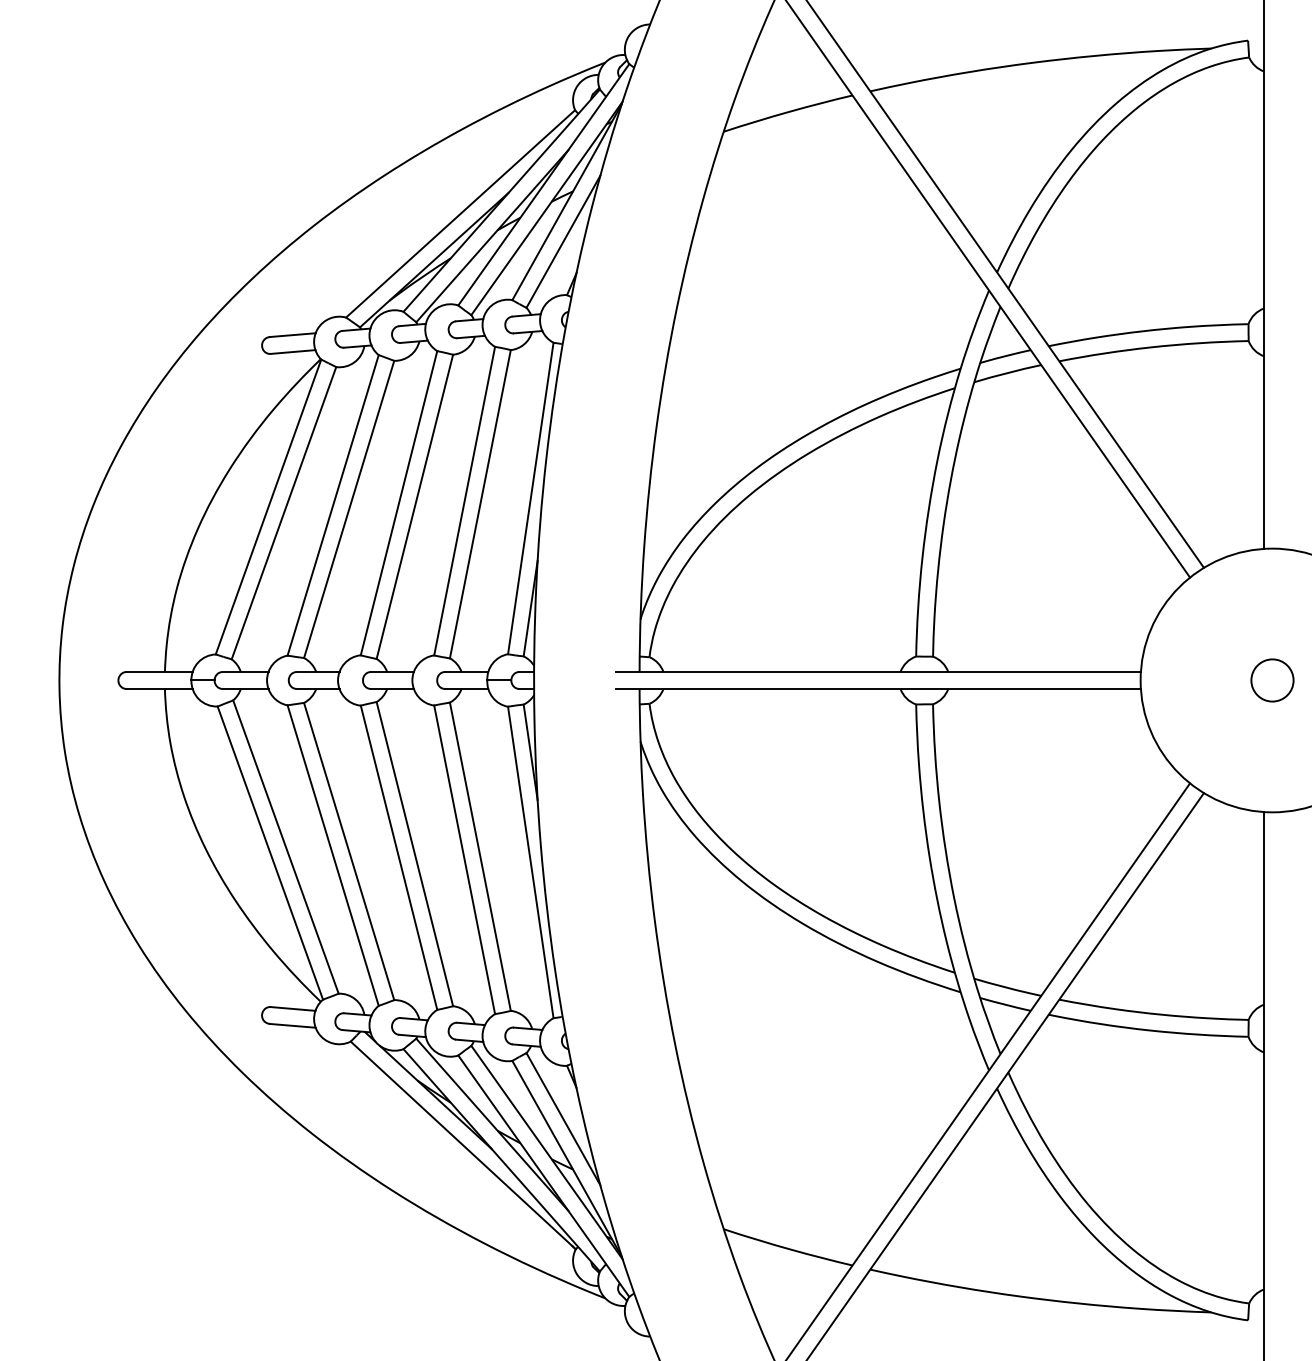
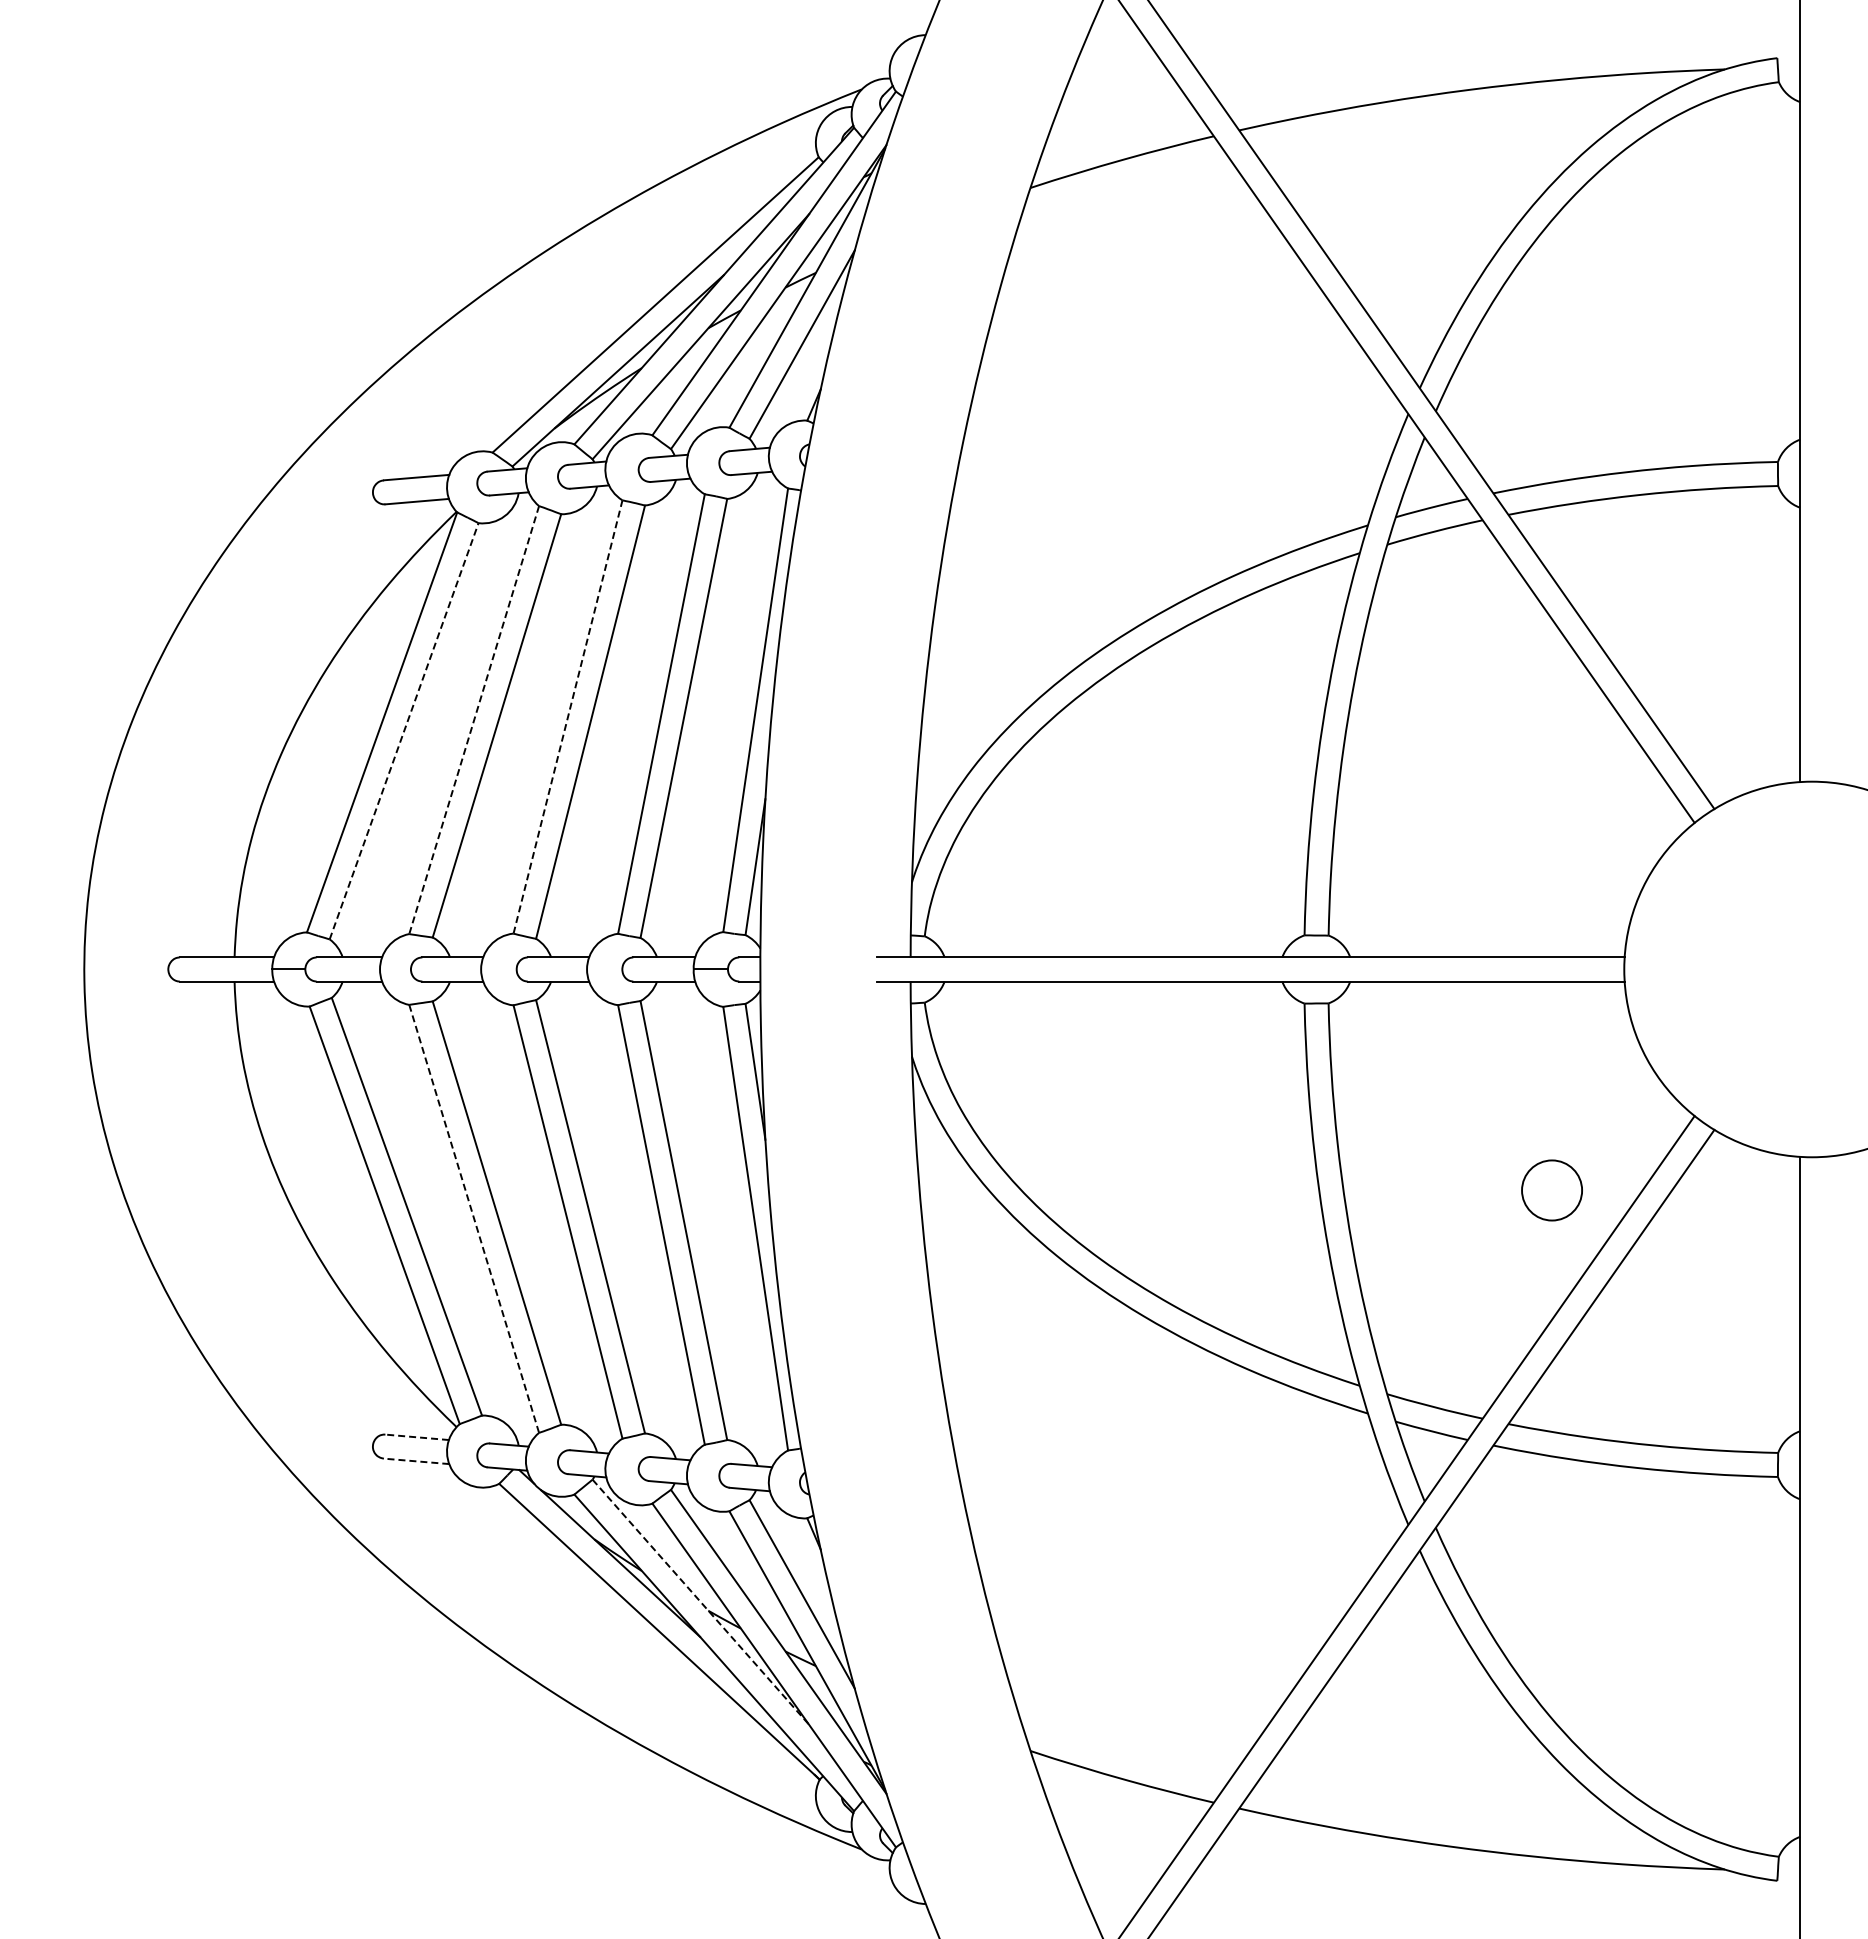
line: (399, 502) -> (568, 716), solid -> dashed
line: (333, 505) -> (474, 720), solid -> dashed
line: (284, 512) -> (404, 730), solid -> dashed
circle: (1272, 680) -> (1551, 1190), moved
line: (333, 855) -> (474, 1218), solid -> dashed
line: (293, 1009) -> (417, 1437), solid -> dashed
line: (292, 1025) -> (416, 1461), solid -> dashed
line: (492, 1124) -> (700, 1602), solid -> dashed

